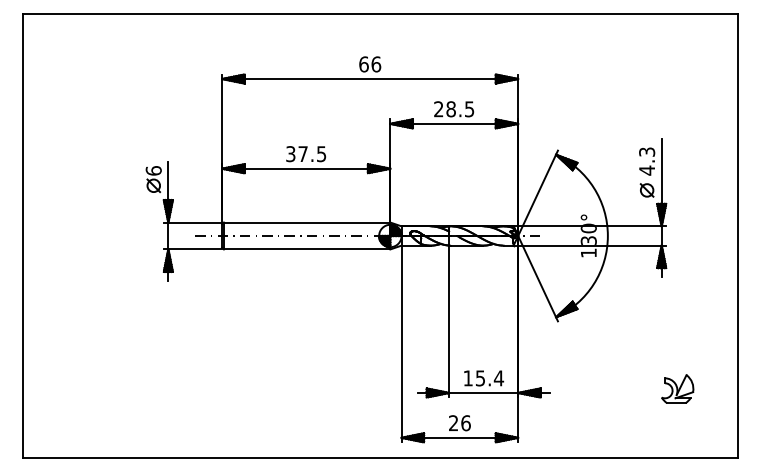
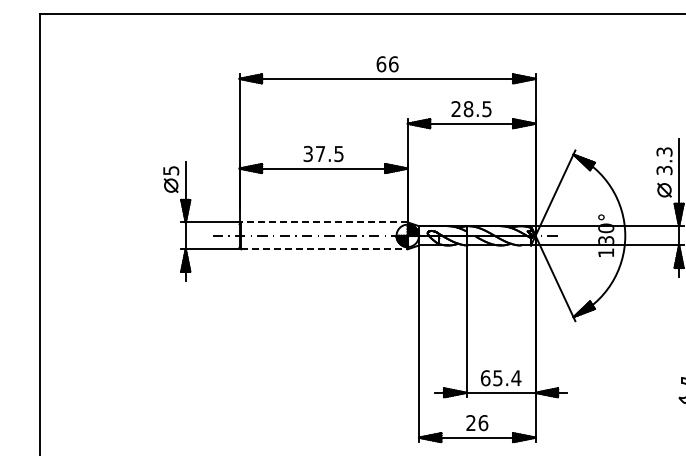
text: (153, 170) -> (170, 170), 6 -> 5
text: (647, 170) -> (664, 170), 4.3 -> 3.3
line: (306, 222) -> (323, 222), solid -> dashed
line: (307, 249) -> (324, 249), solid -> dashed
text: (468, 378) -> (485, 378), 15.4 -> 65.4

